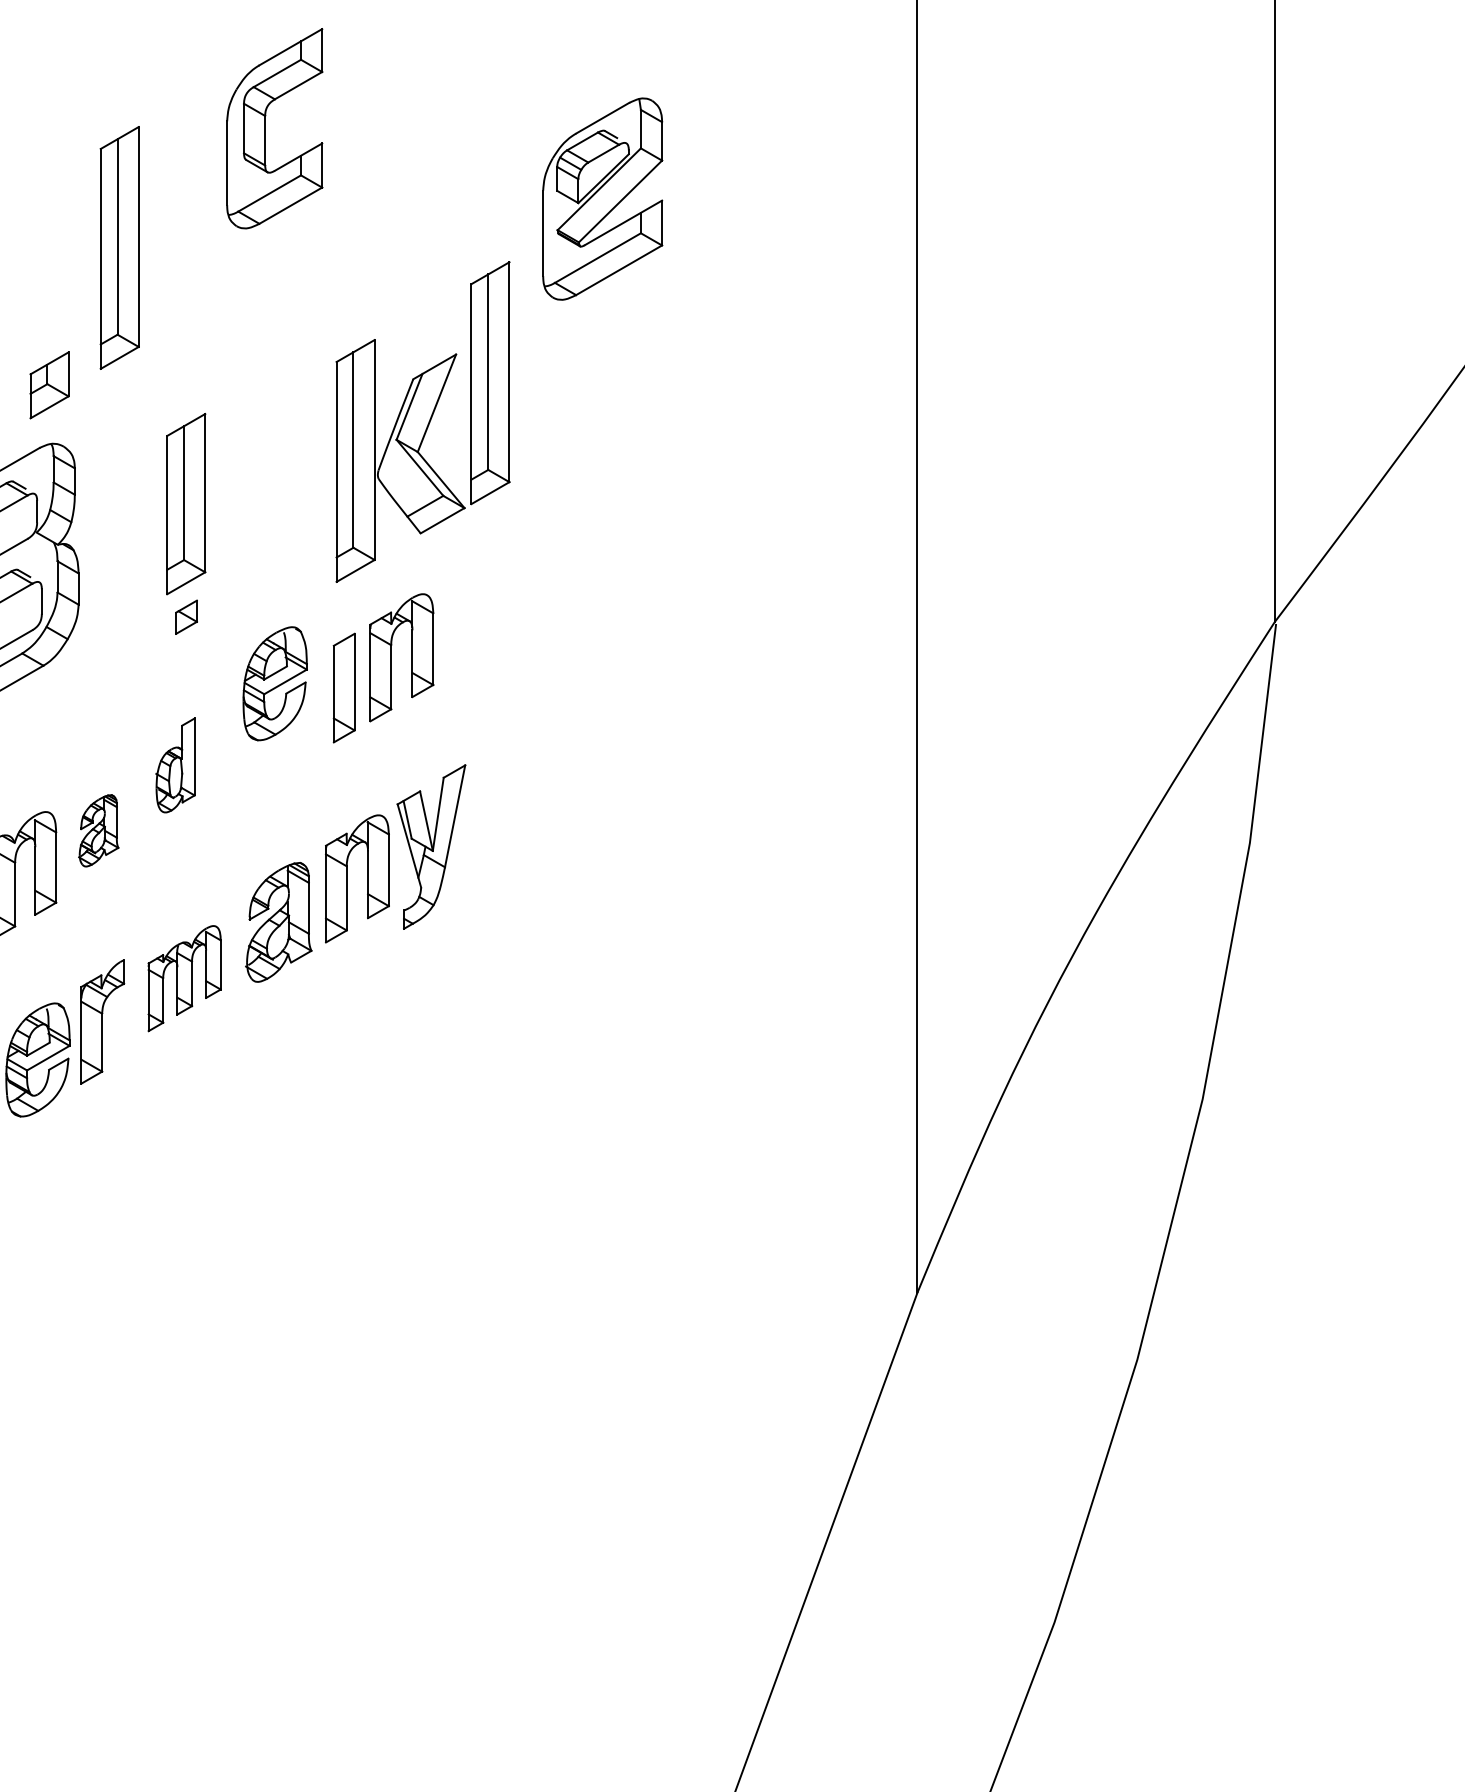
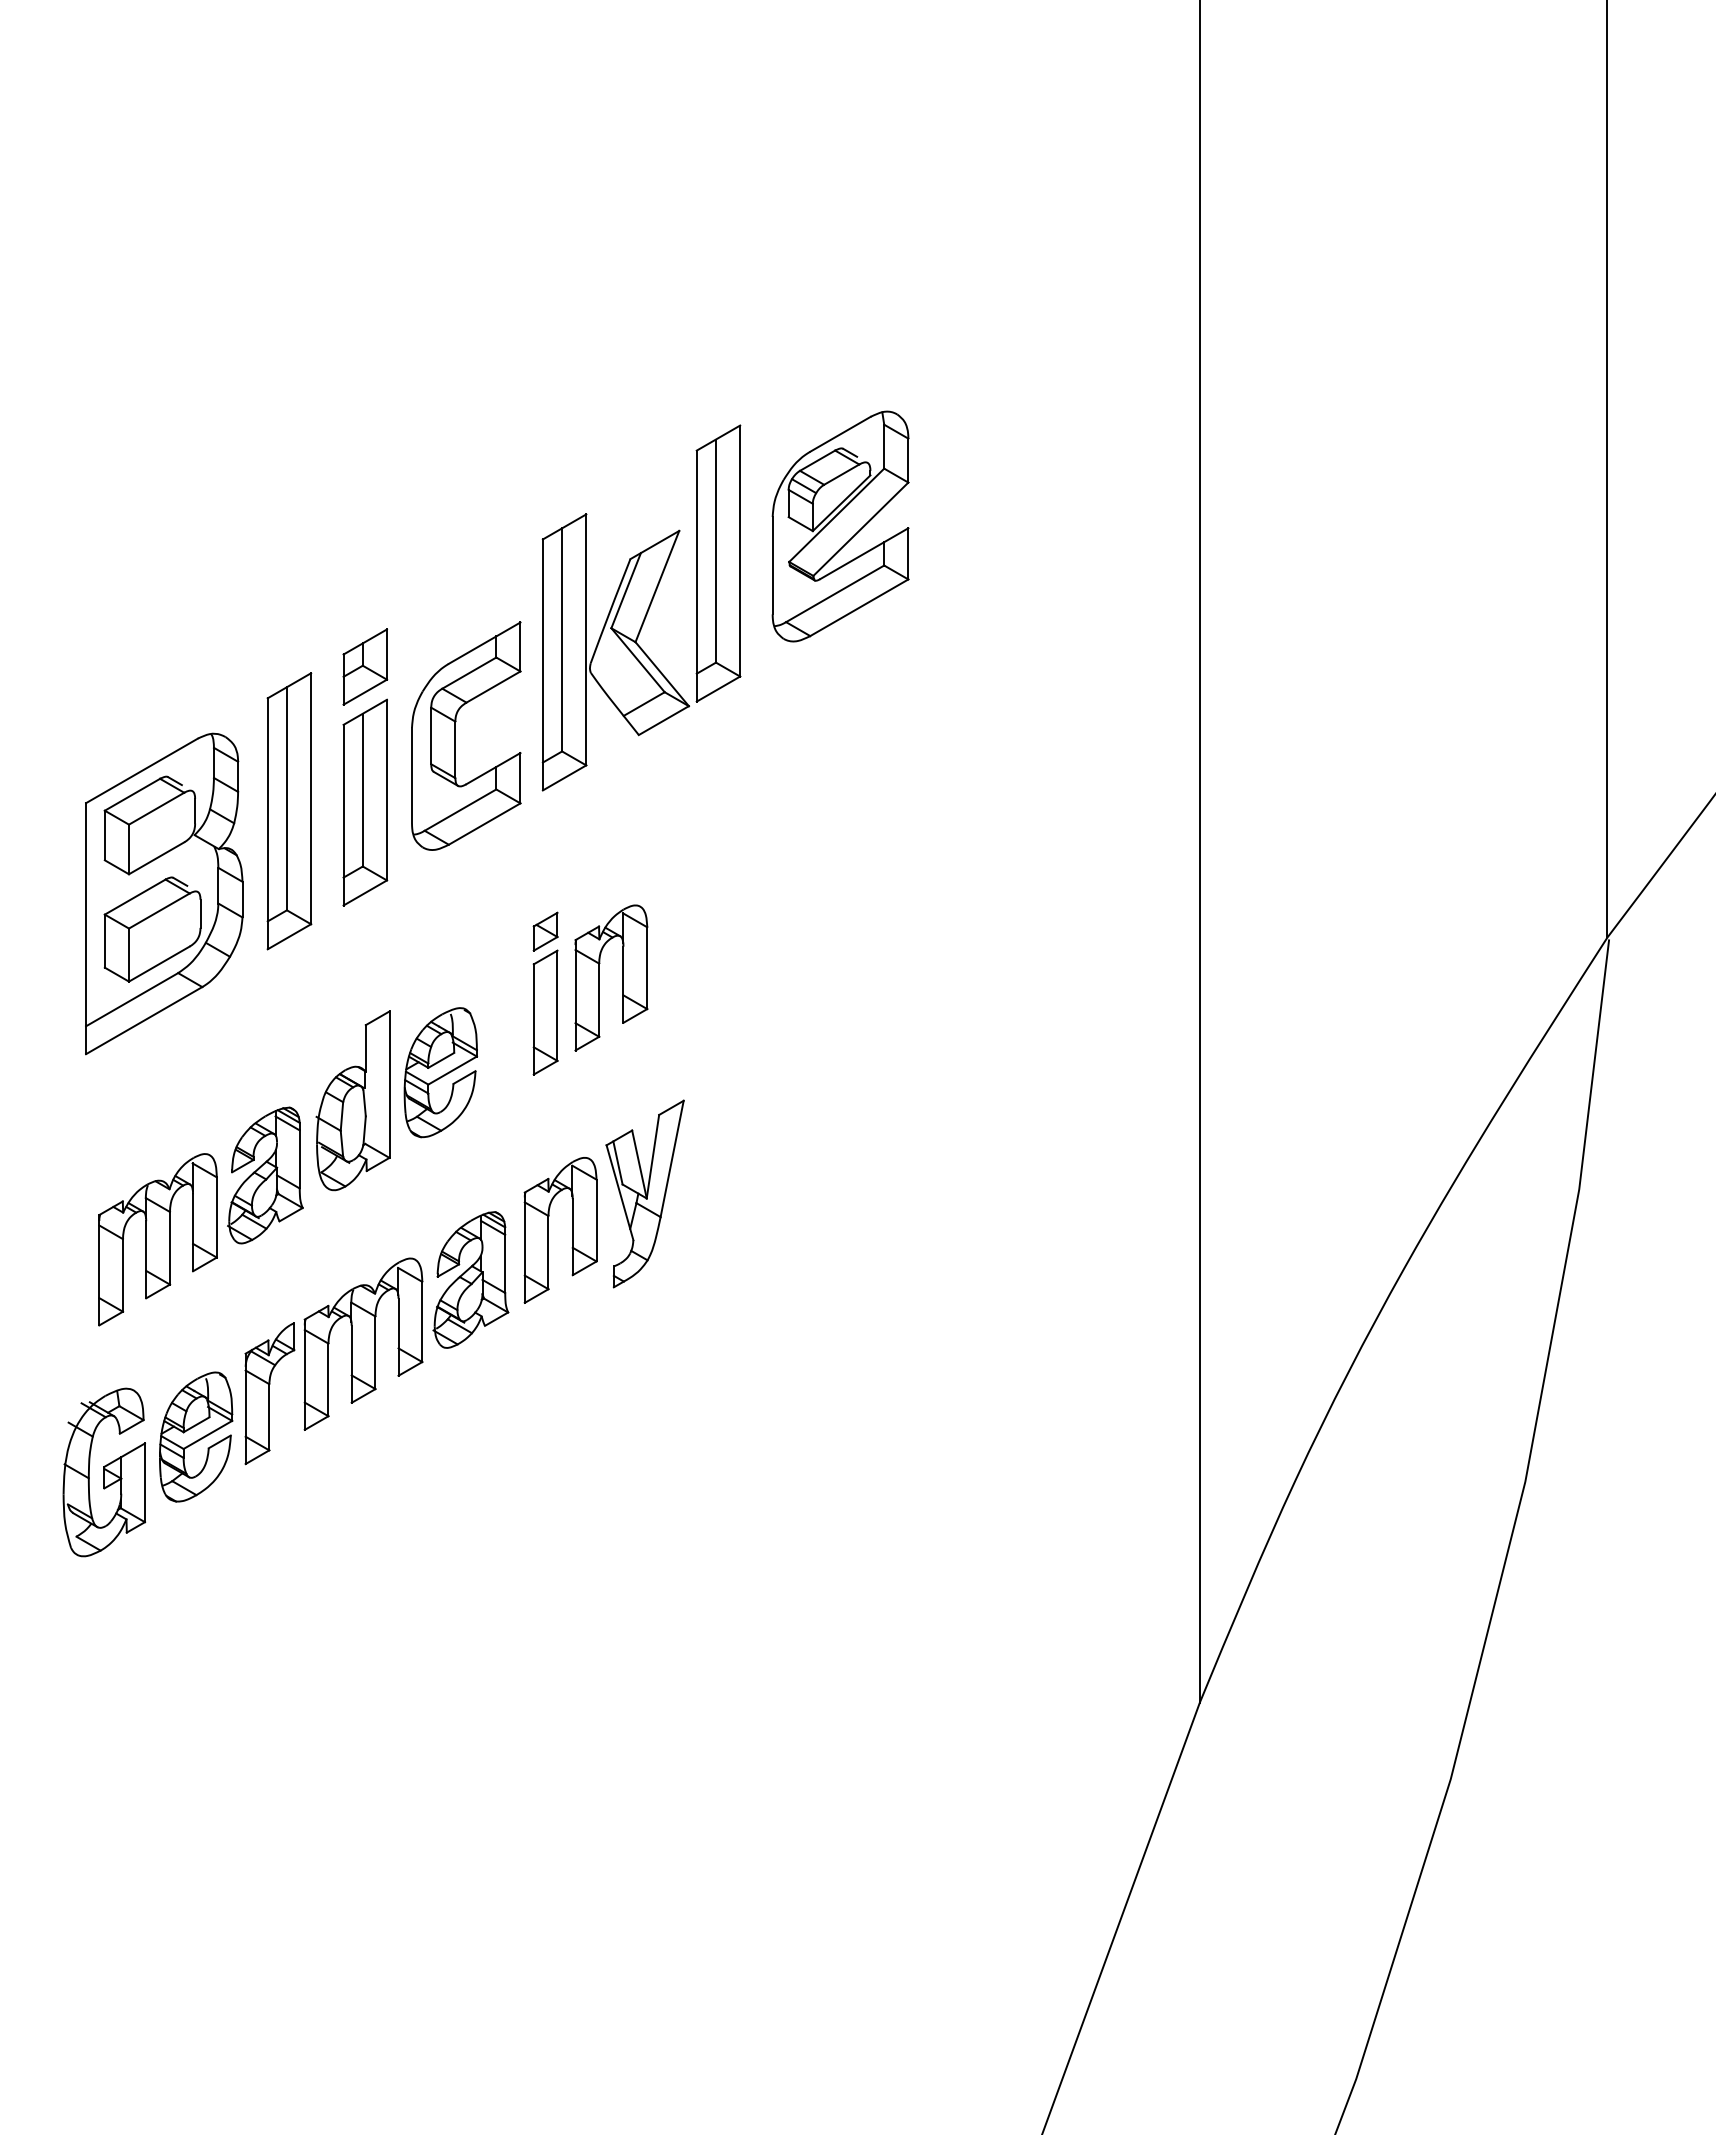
part: (265, 128) -> (455, 735), moved
part: (602, 199) -> (840, 526), moved
part: (119, 248) -> (289, 811), moved
part: (49, 384) -> (365, 666), moved
part: (422, 421) -> (641, 607), moved
part: (186, 617) -> (545, 931), moved
part: (274, 683) -> (440, 1072), moved
part: (175, 765) -> (352, 1100), size x1.67
part: (98, 830) -> (265, 1175), size x1.67
part: (184, 978) -> (363, 1343), size x1.43

